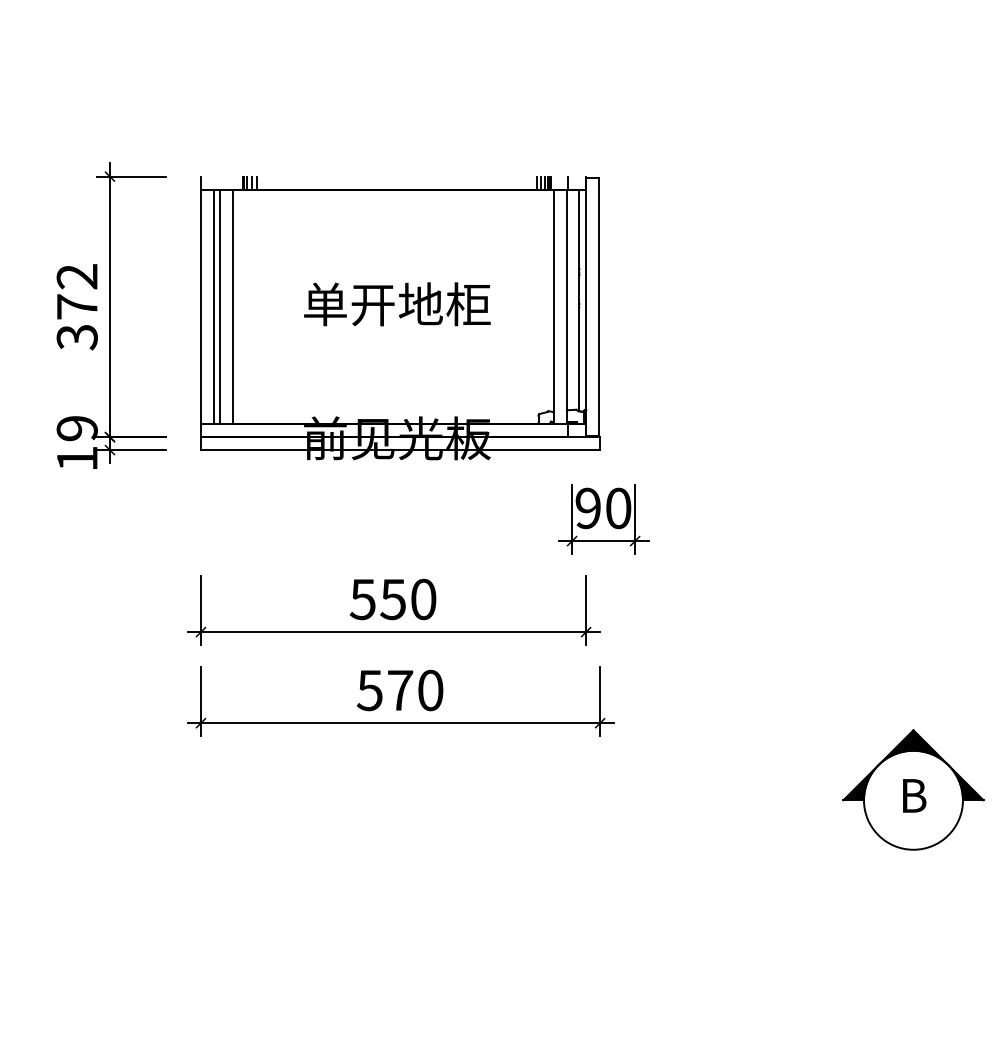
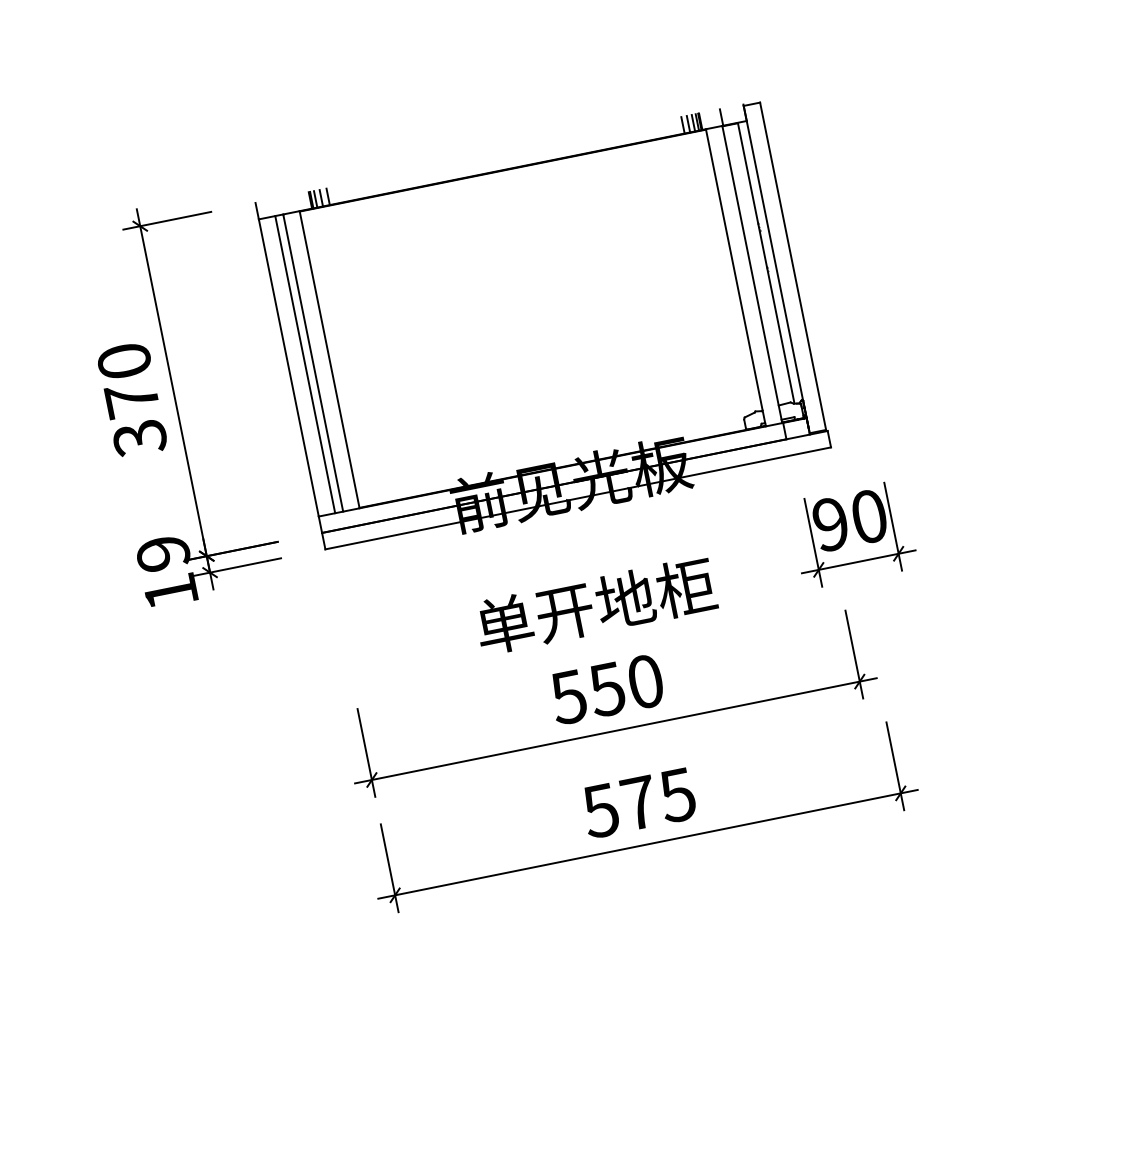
text: (76, 276) -> (123, 361), 372 -> 370
text: (397, 304) -> (595, 606), moved
text: (430, 690) -> (677, 795), 570 -> 575

